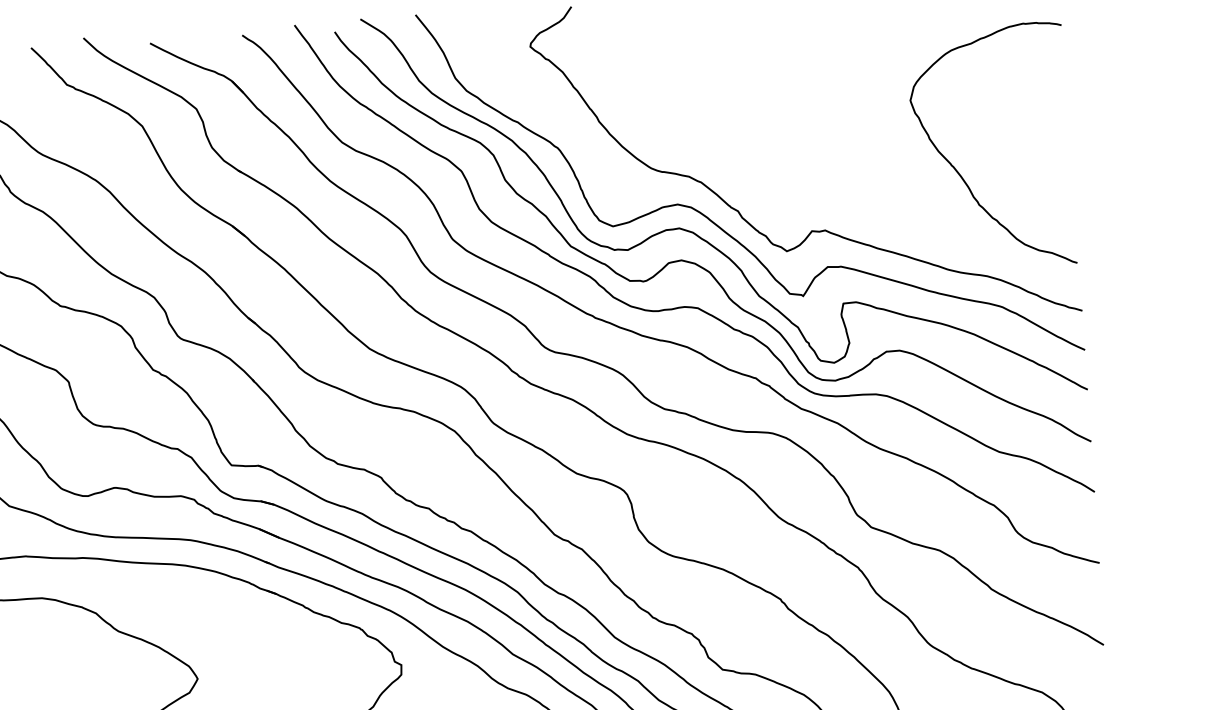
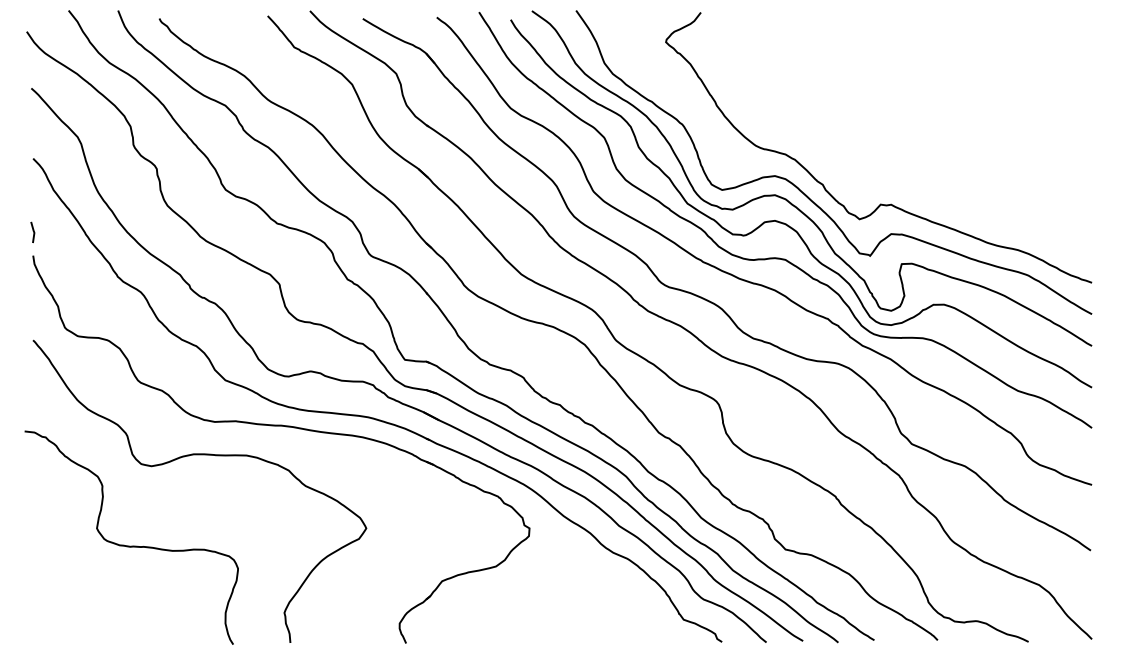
curve: (959, 172) -> (1001, 165), removed

